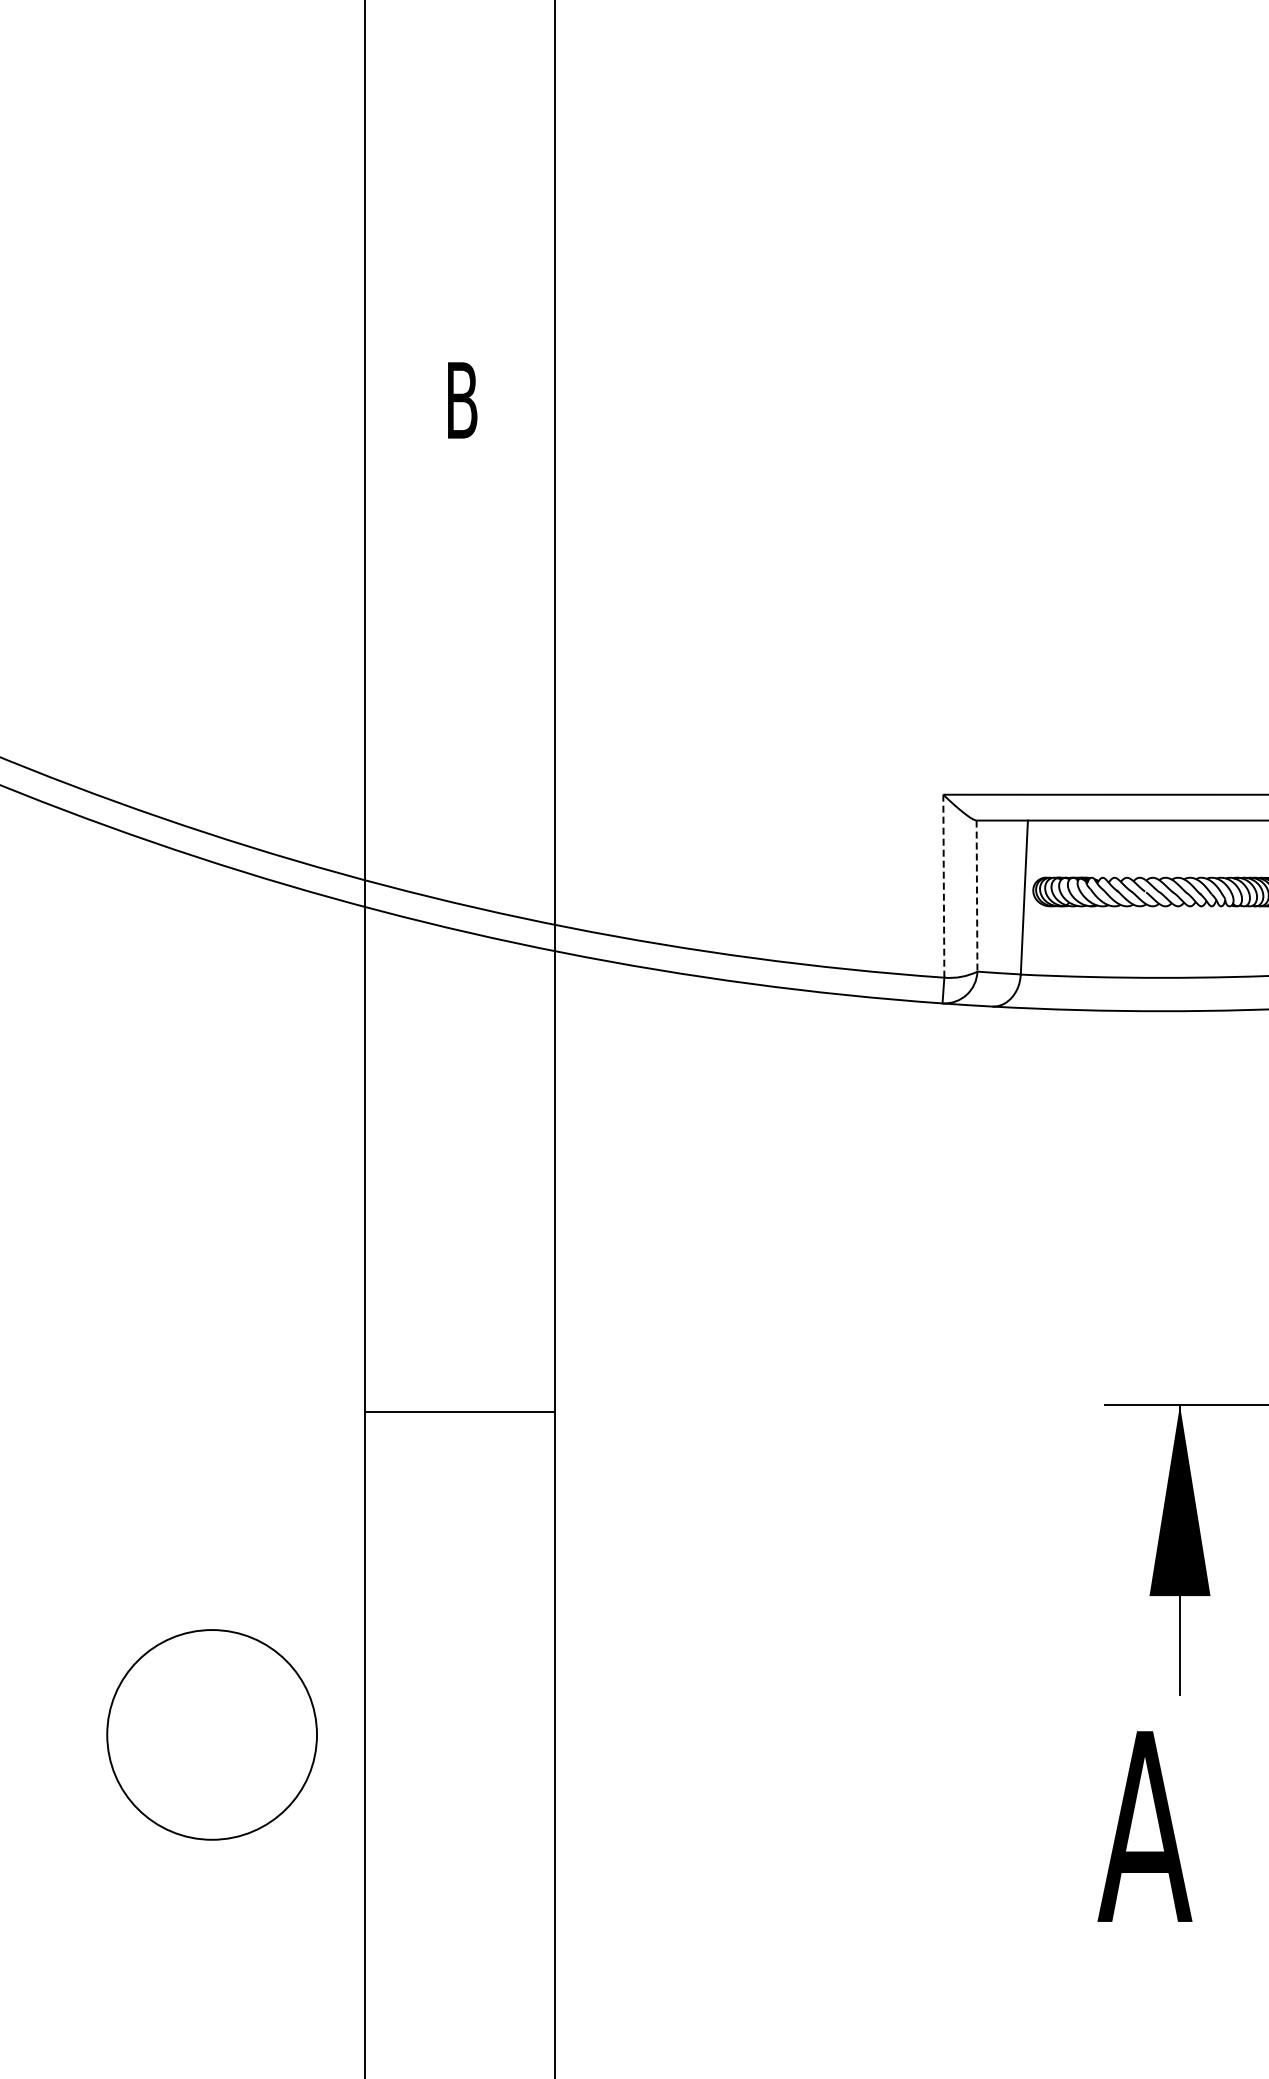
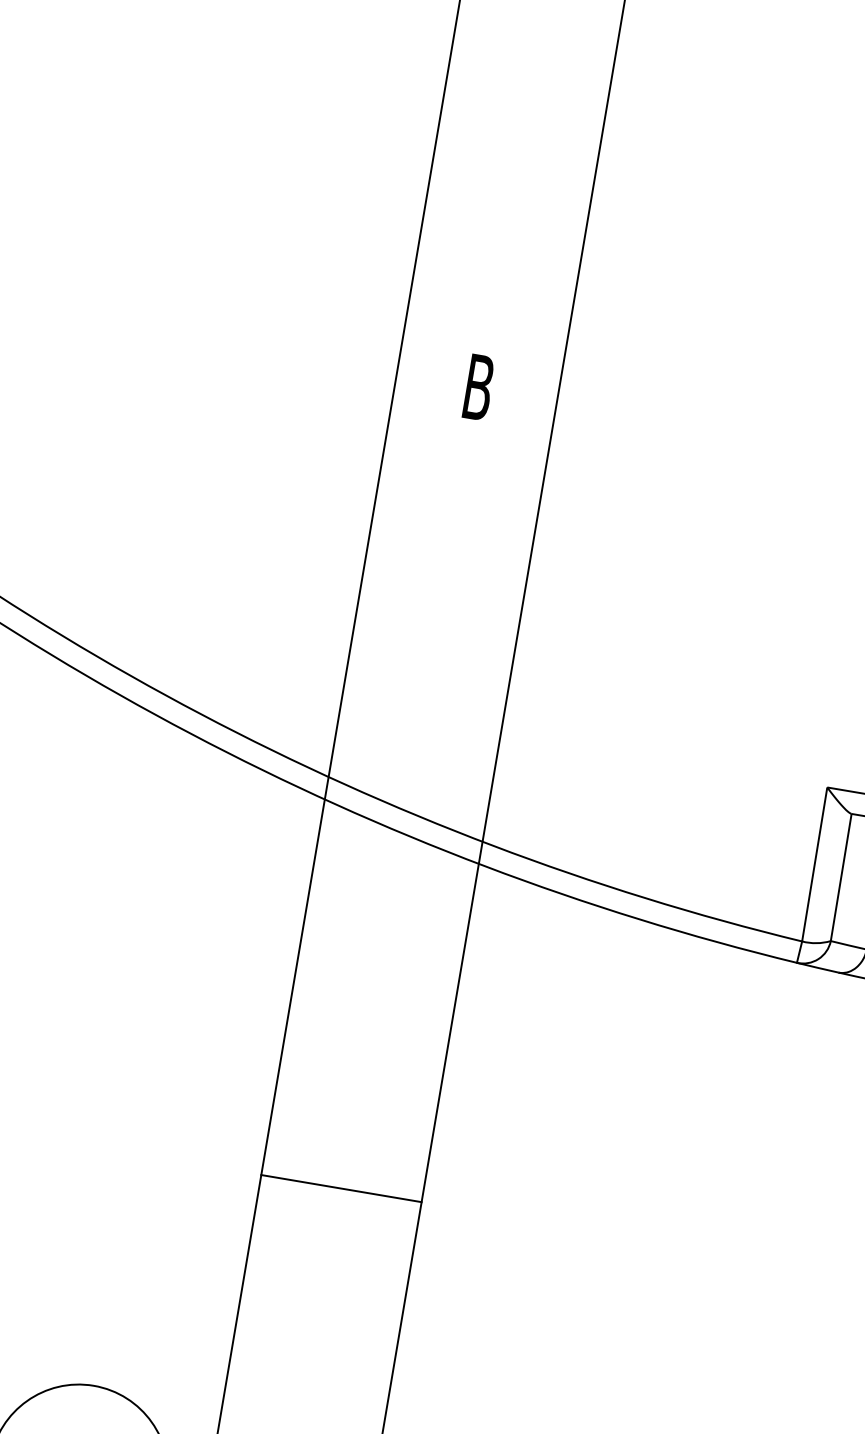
line: (943, 886) -> (814, 864), dashed -> solid
line: (977, 897) -> (841, 878), dashed -> solid
line: (459, 1411) -> (341, 1188), moved

